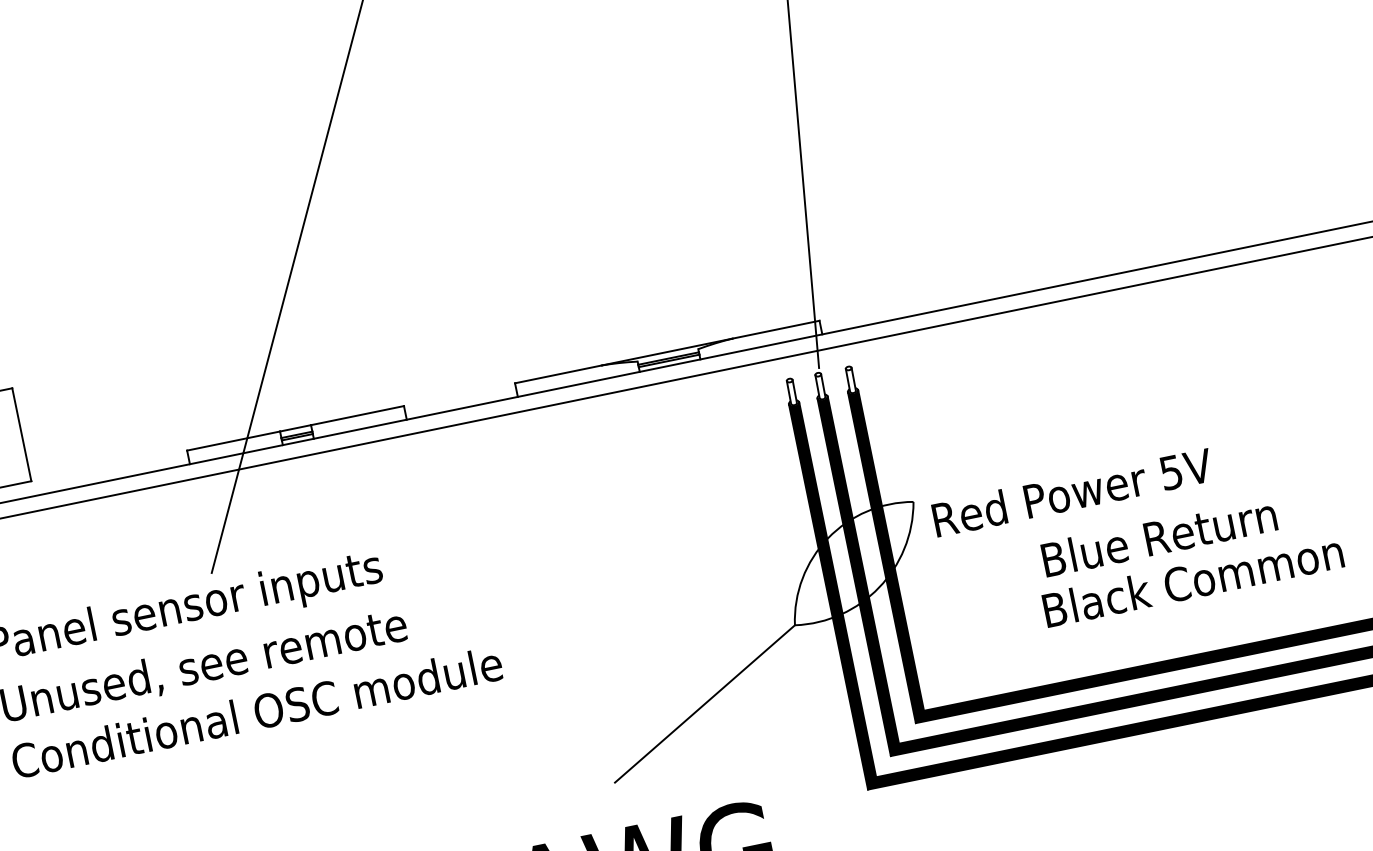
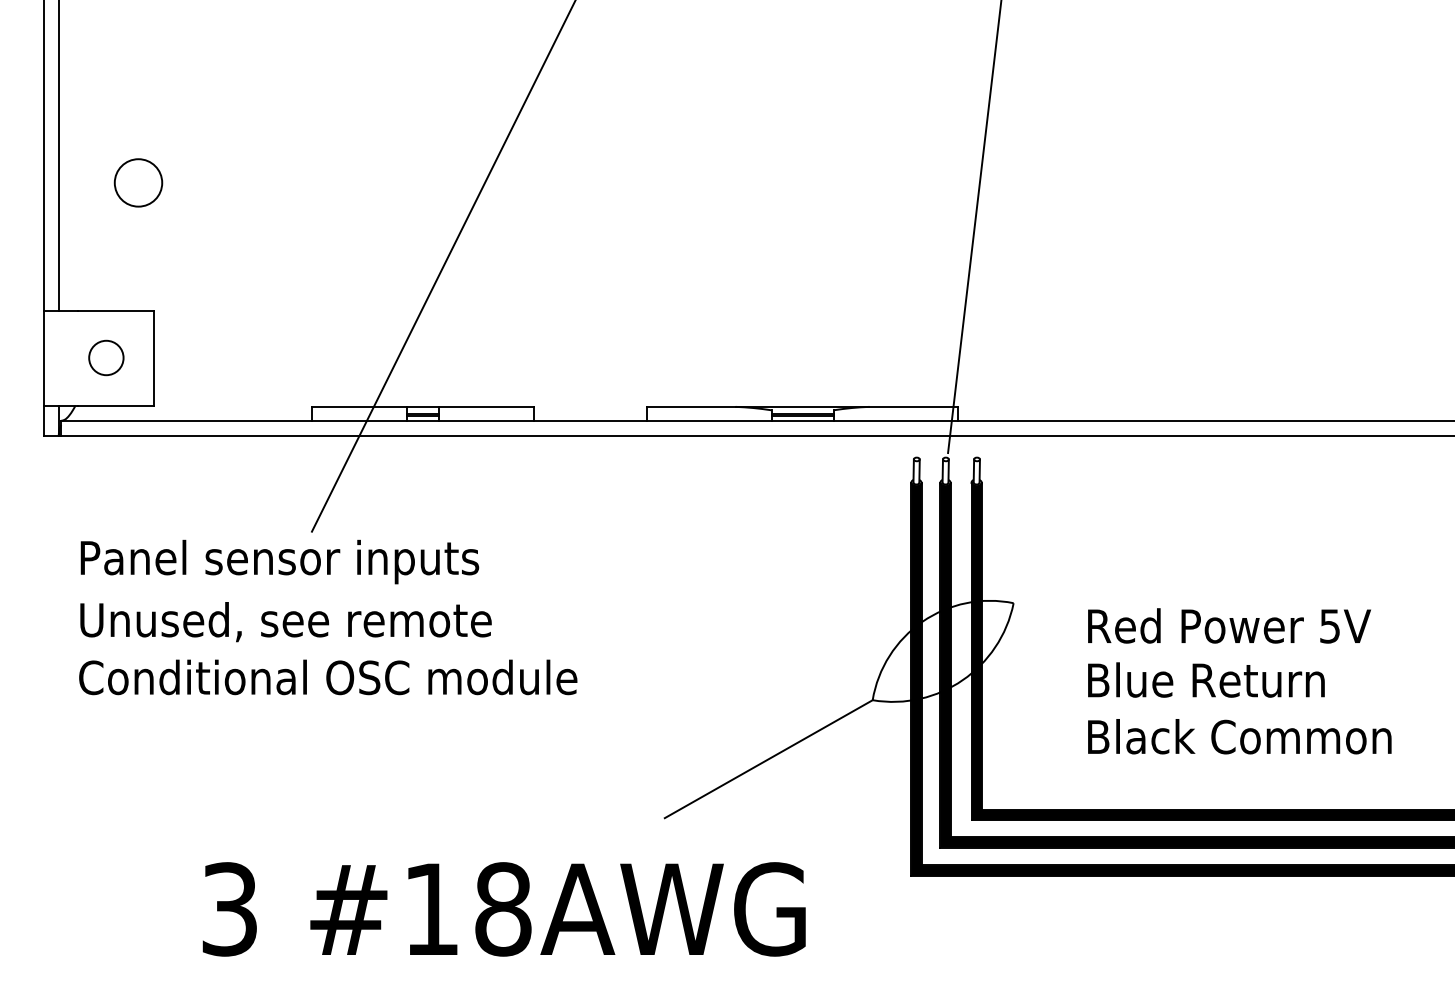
text: (1072, 492) -> (1229, 625), moved
text: (1159, 536) -> (1206, 679), moved
text: (1192, 580) -> (1239, 736), moved

